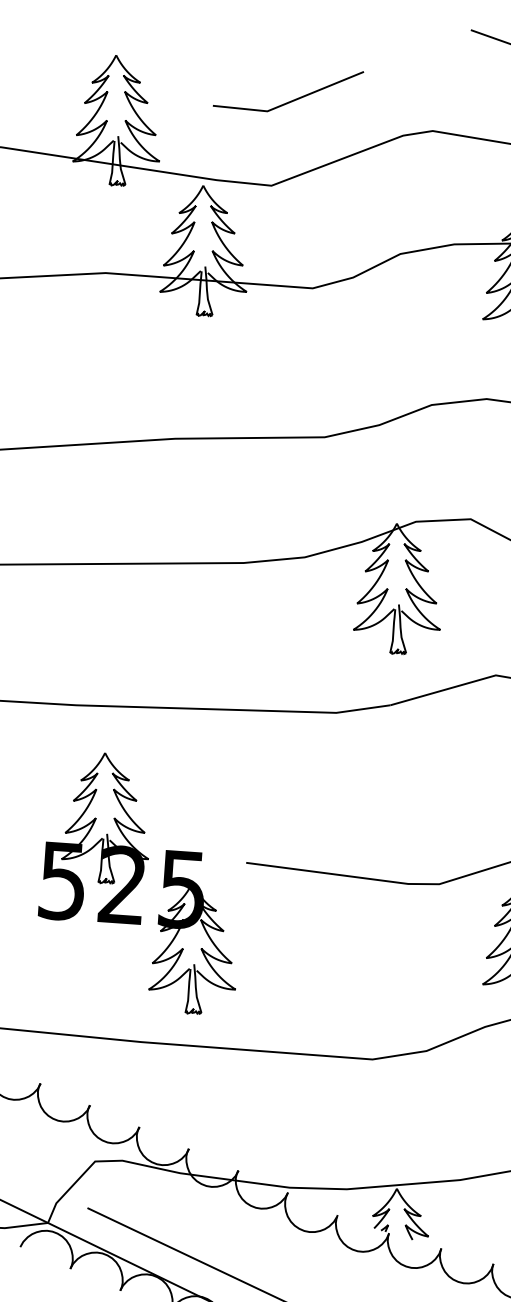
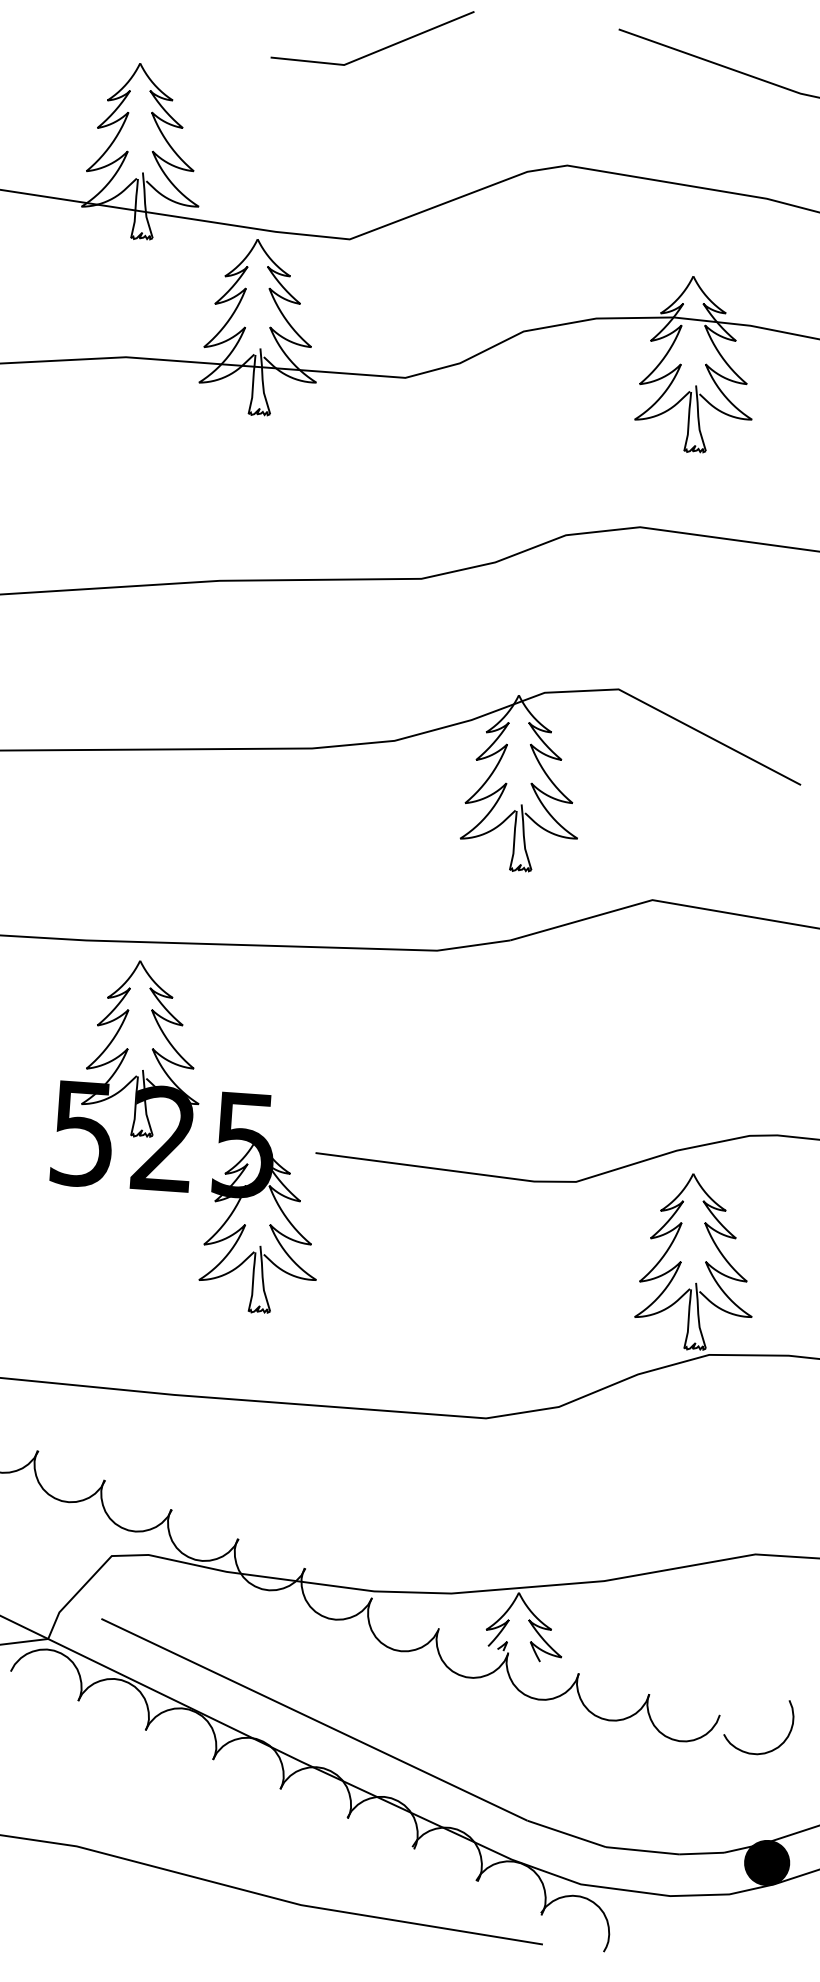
line: (291, 100) -> (376, 50), moved
part: (136, 883) -> (182, 1136), moved

